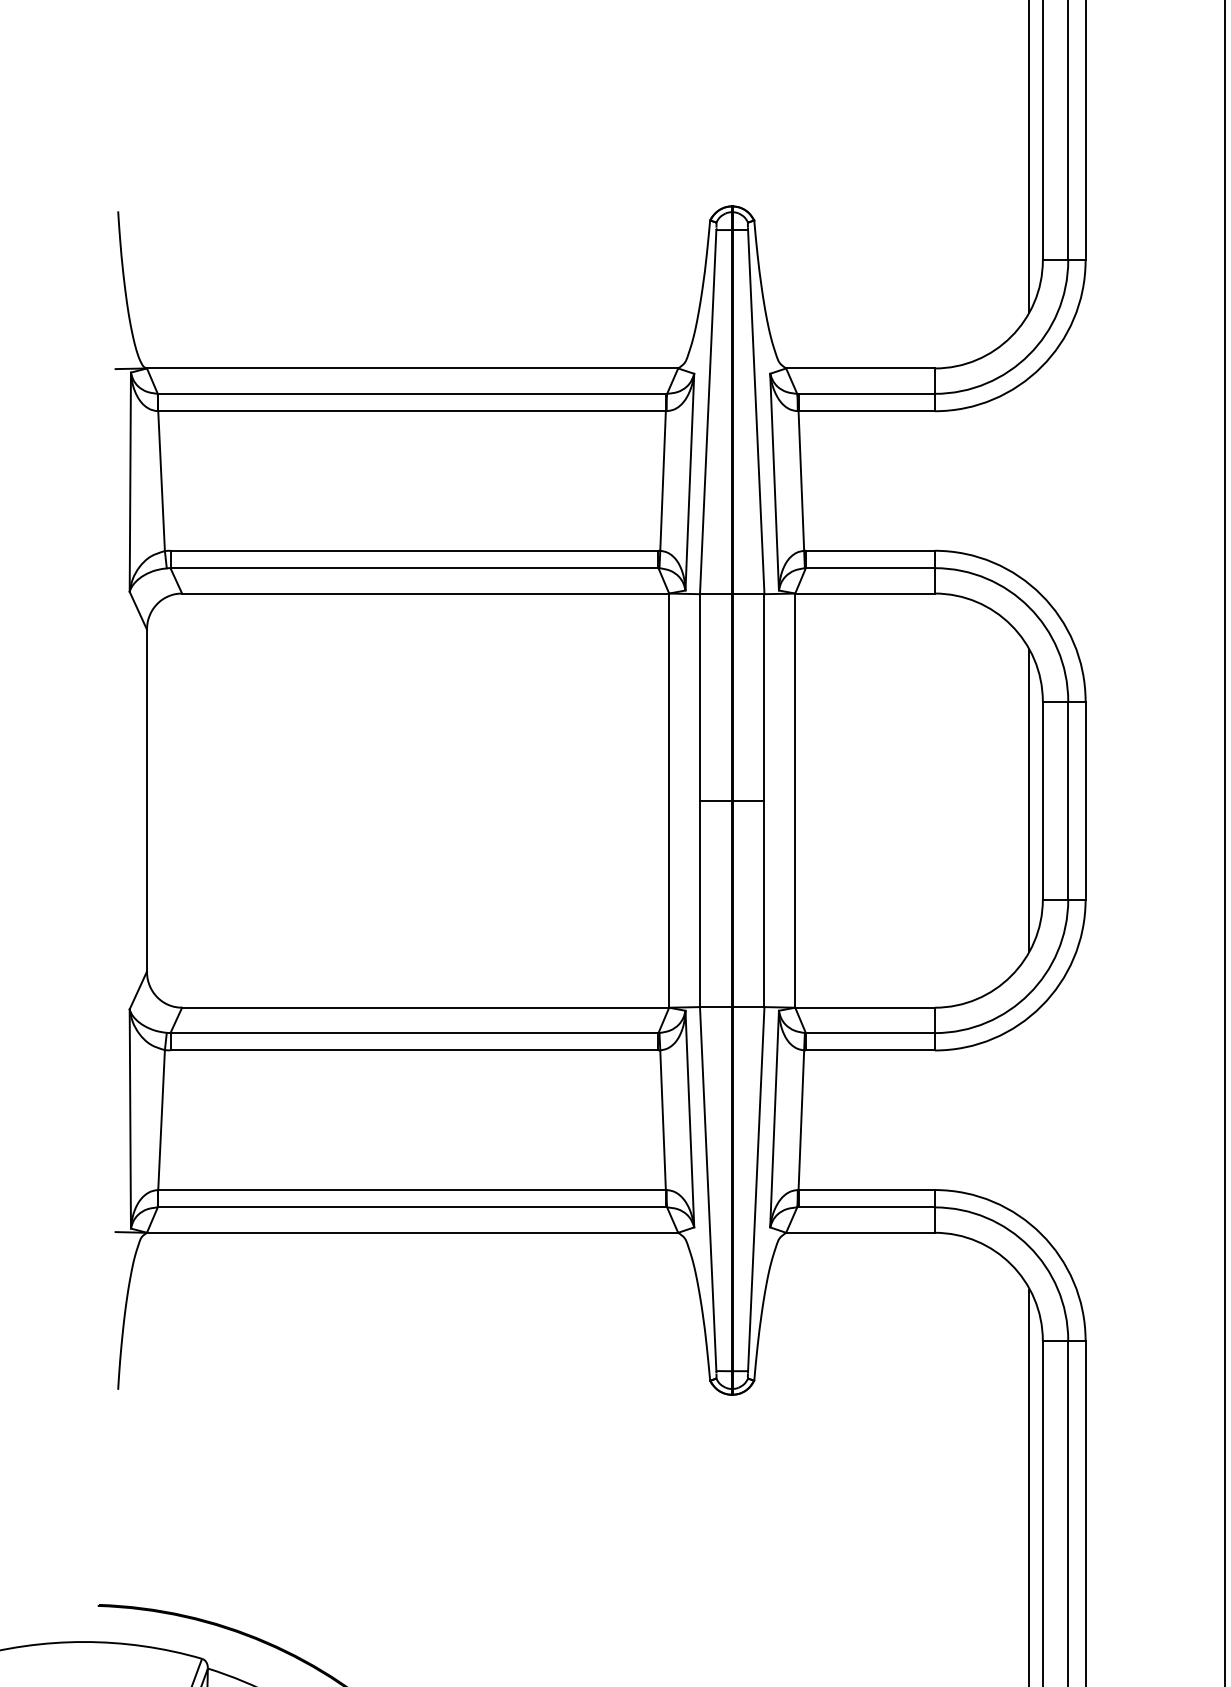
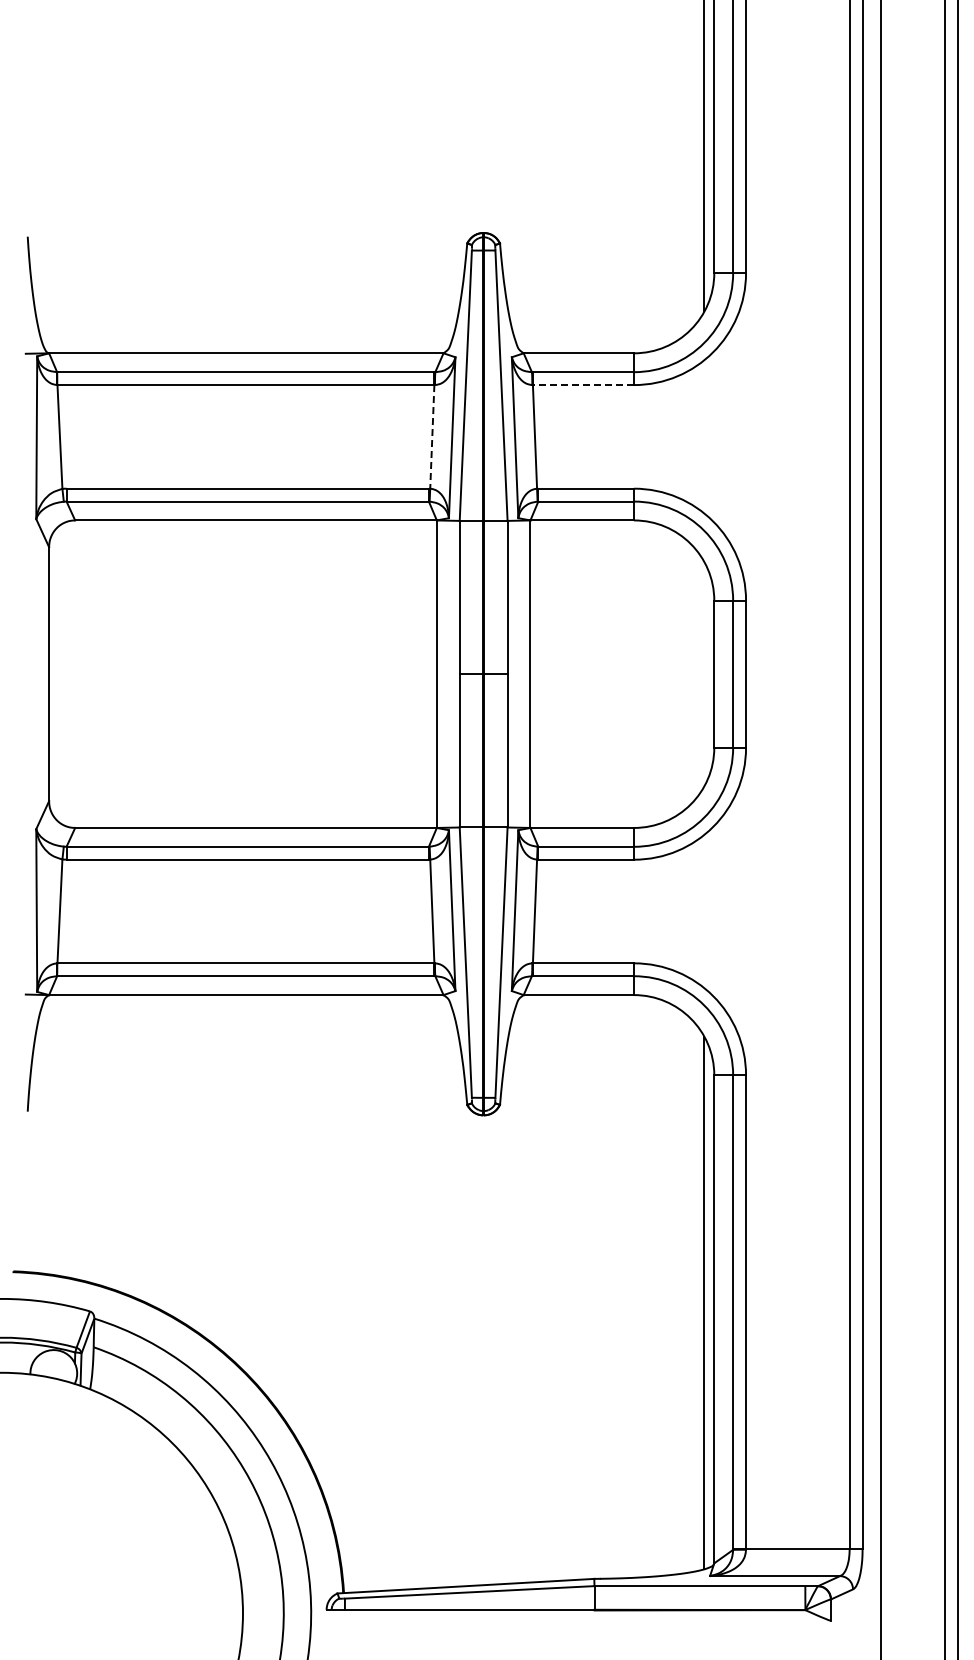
line: (866, 411) -> (583, 385), solid -> dashed
line: (663, 480) -> (432, 436), solid -> dashed
line: (1029, 799) -> (704, 673), removed

